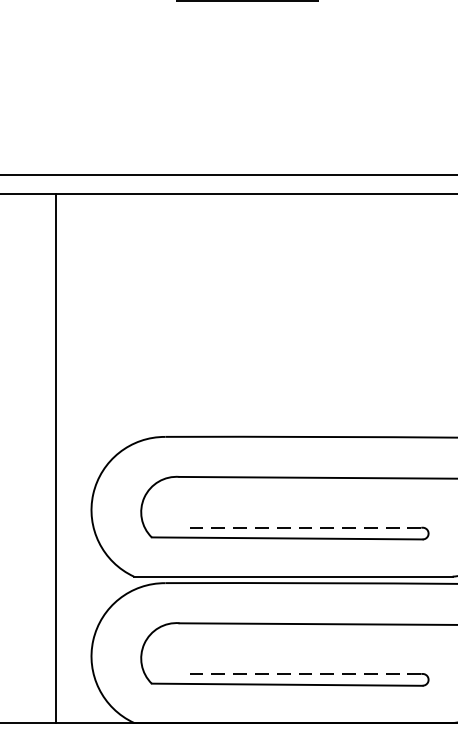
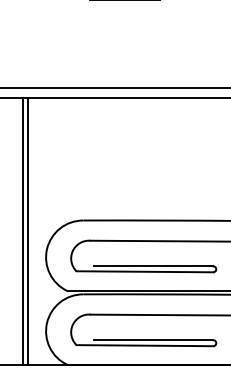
line: (46, 458) -> (23, 231), added
line: (302, 527) -> (152, 266), dashed -> solid
line: (302, 674) -> (152, 340), dashed -> solid

